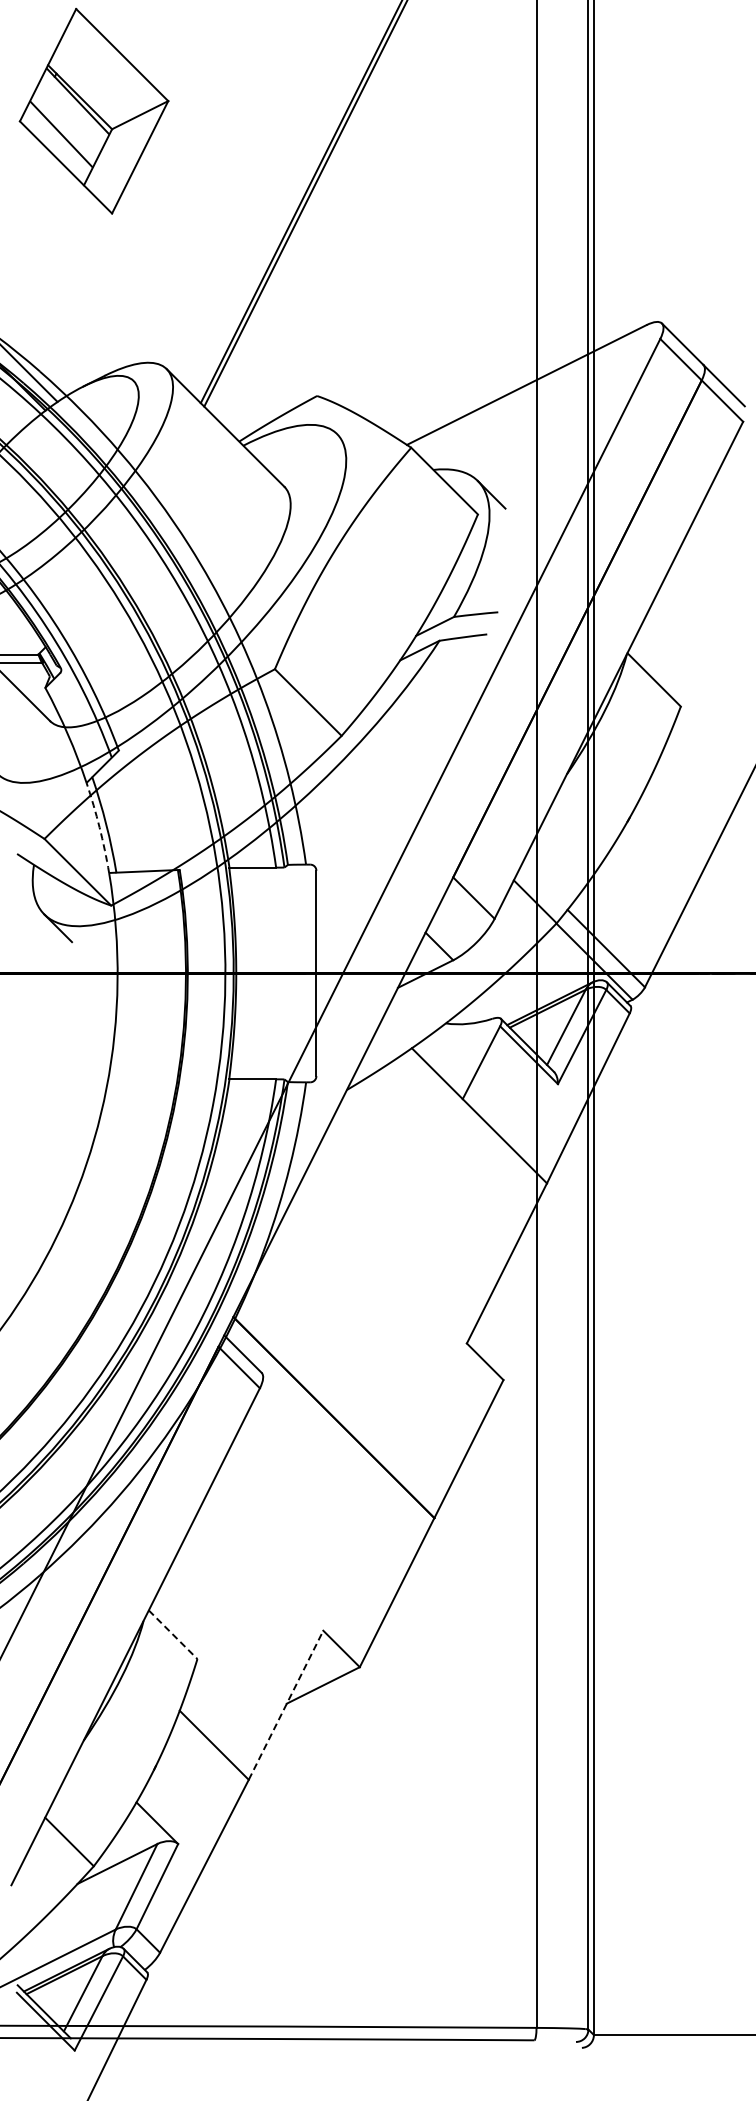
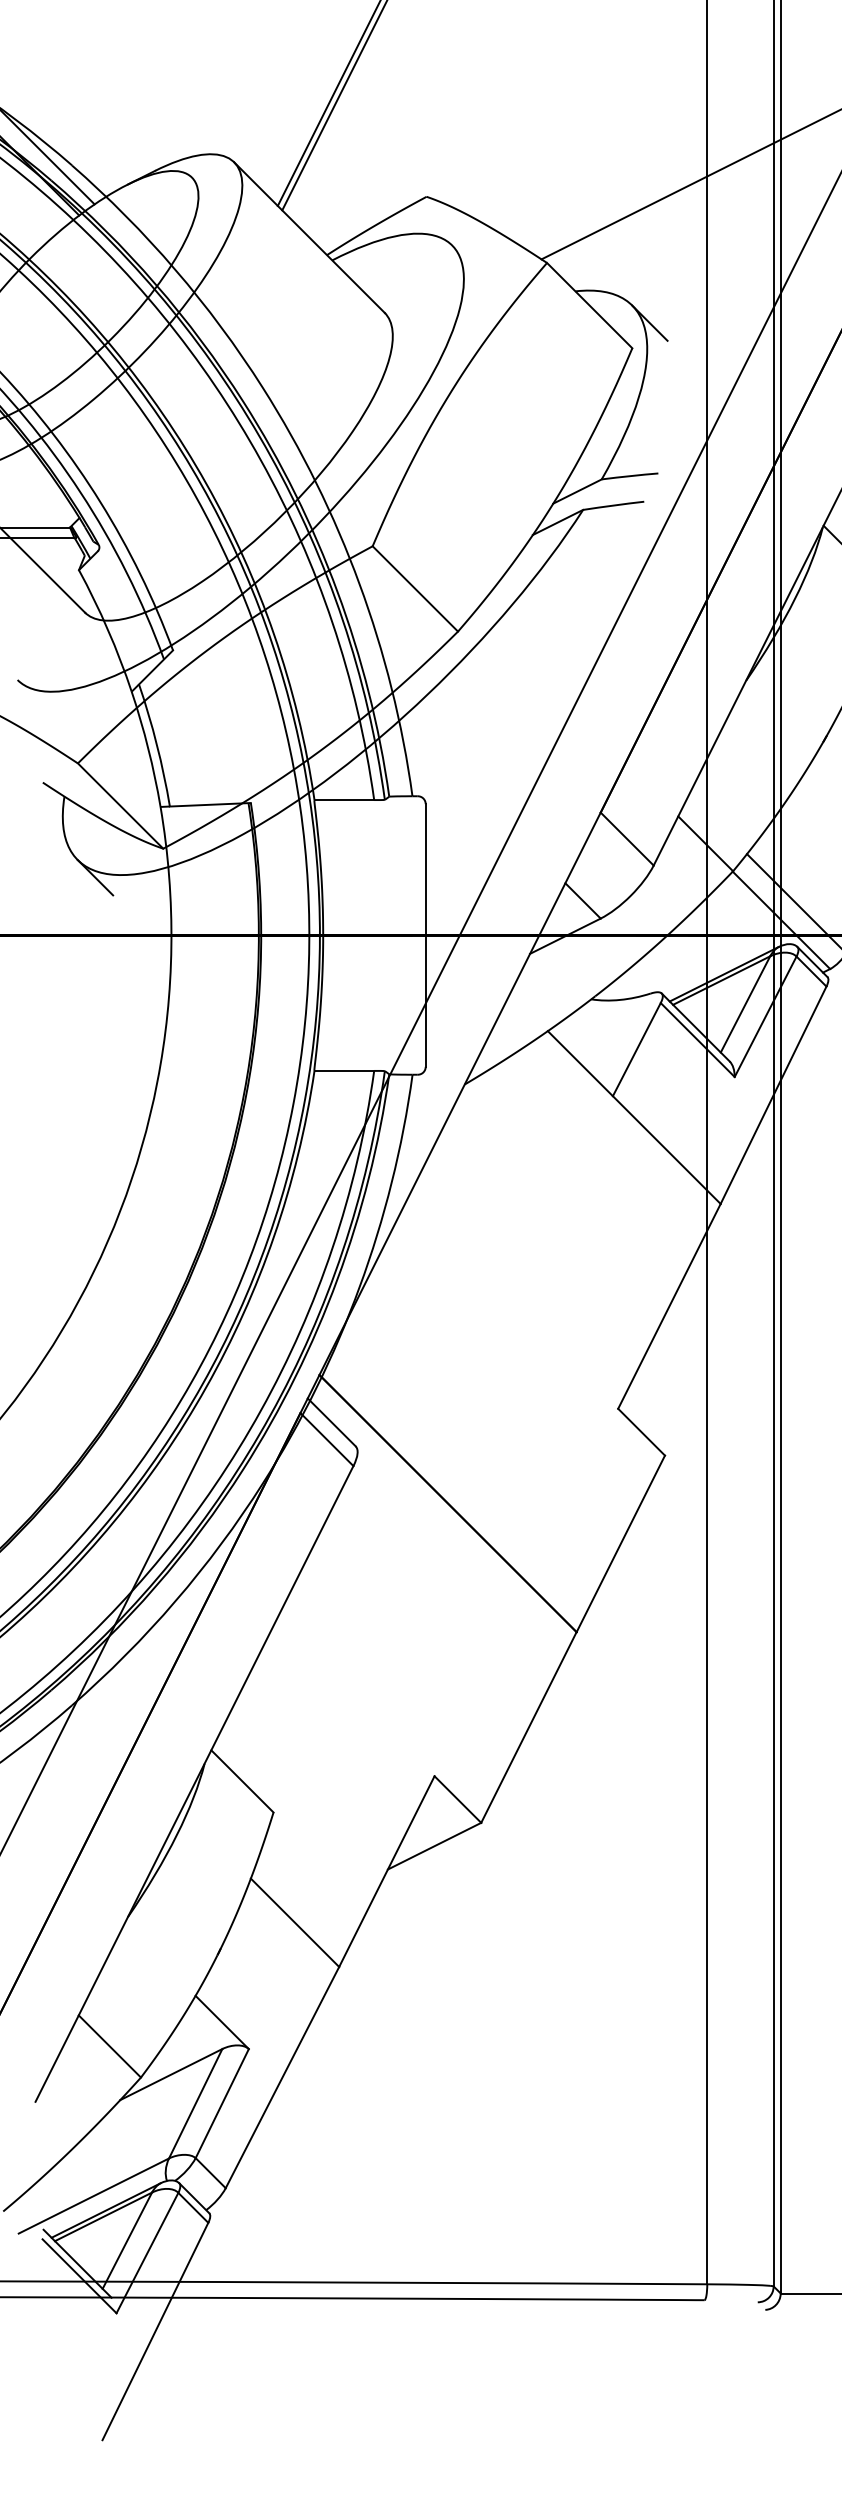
arc: (99, 827) -> (148, 748), dashed -> solid
line: (173, 1635) -> (242, 1782), dashed -> solid
line: (286, 1704) -> (387, 1870), dashed -> solid

